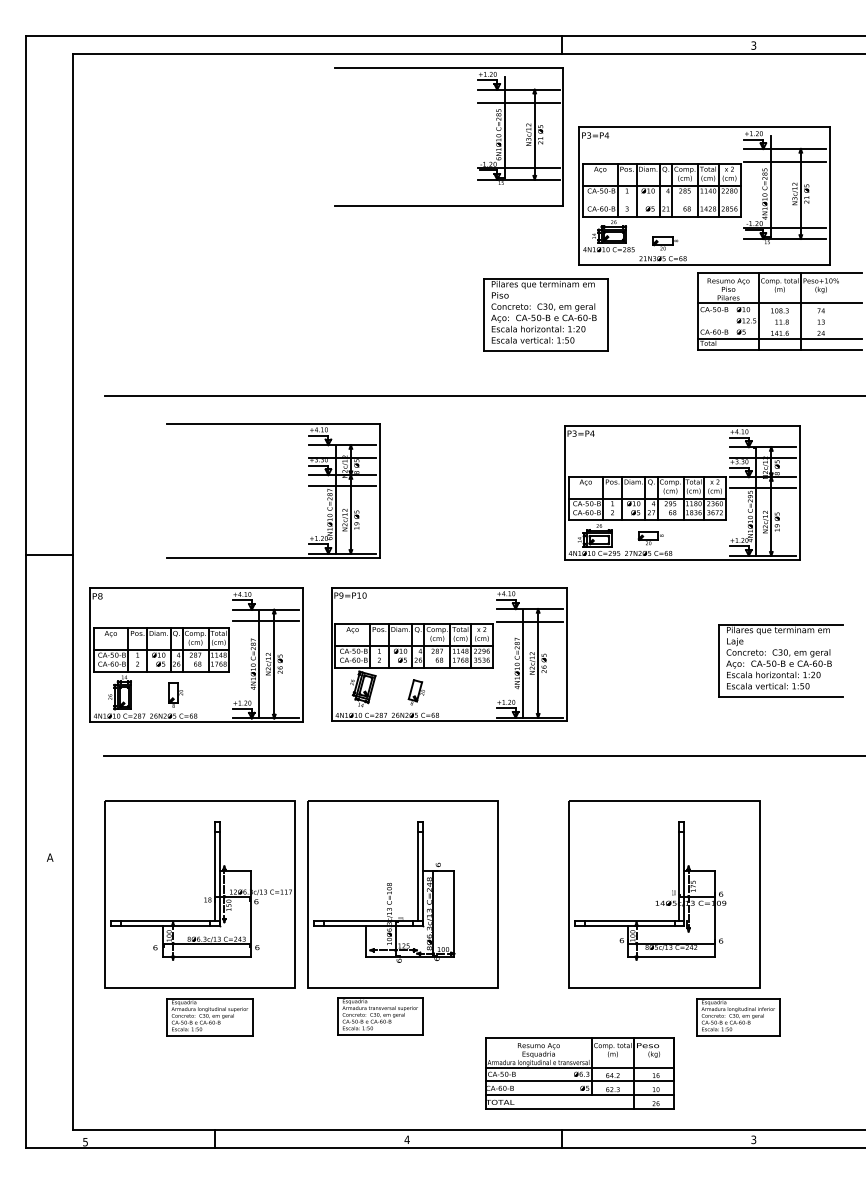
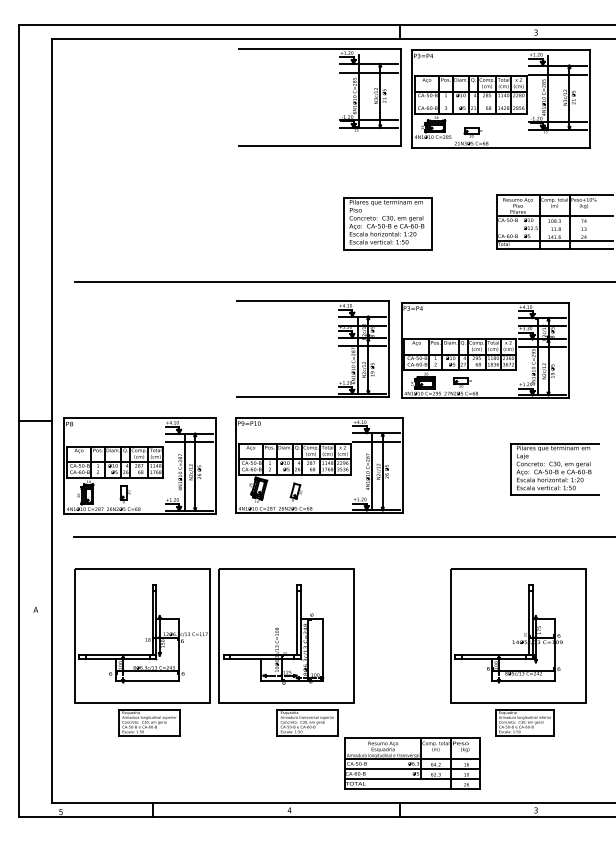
part: (704, 195) -> (500, 98), moved
part: (308, 486) -> (338, 346), moved
line: (49, 555) -> (35, 421), moved
part: (664, 894) -> (518, 636), moved
part: (380, 1016) -> (307, 723), moved

